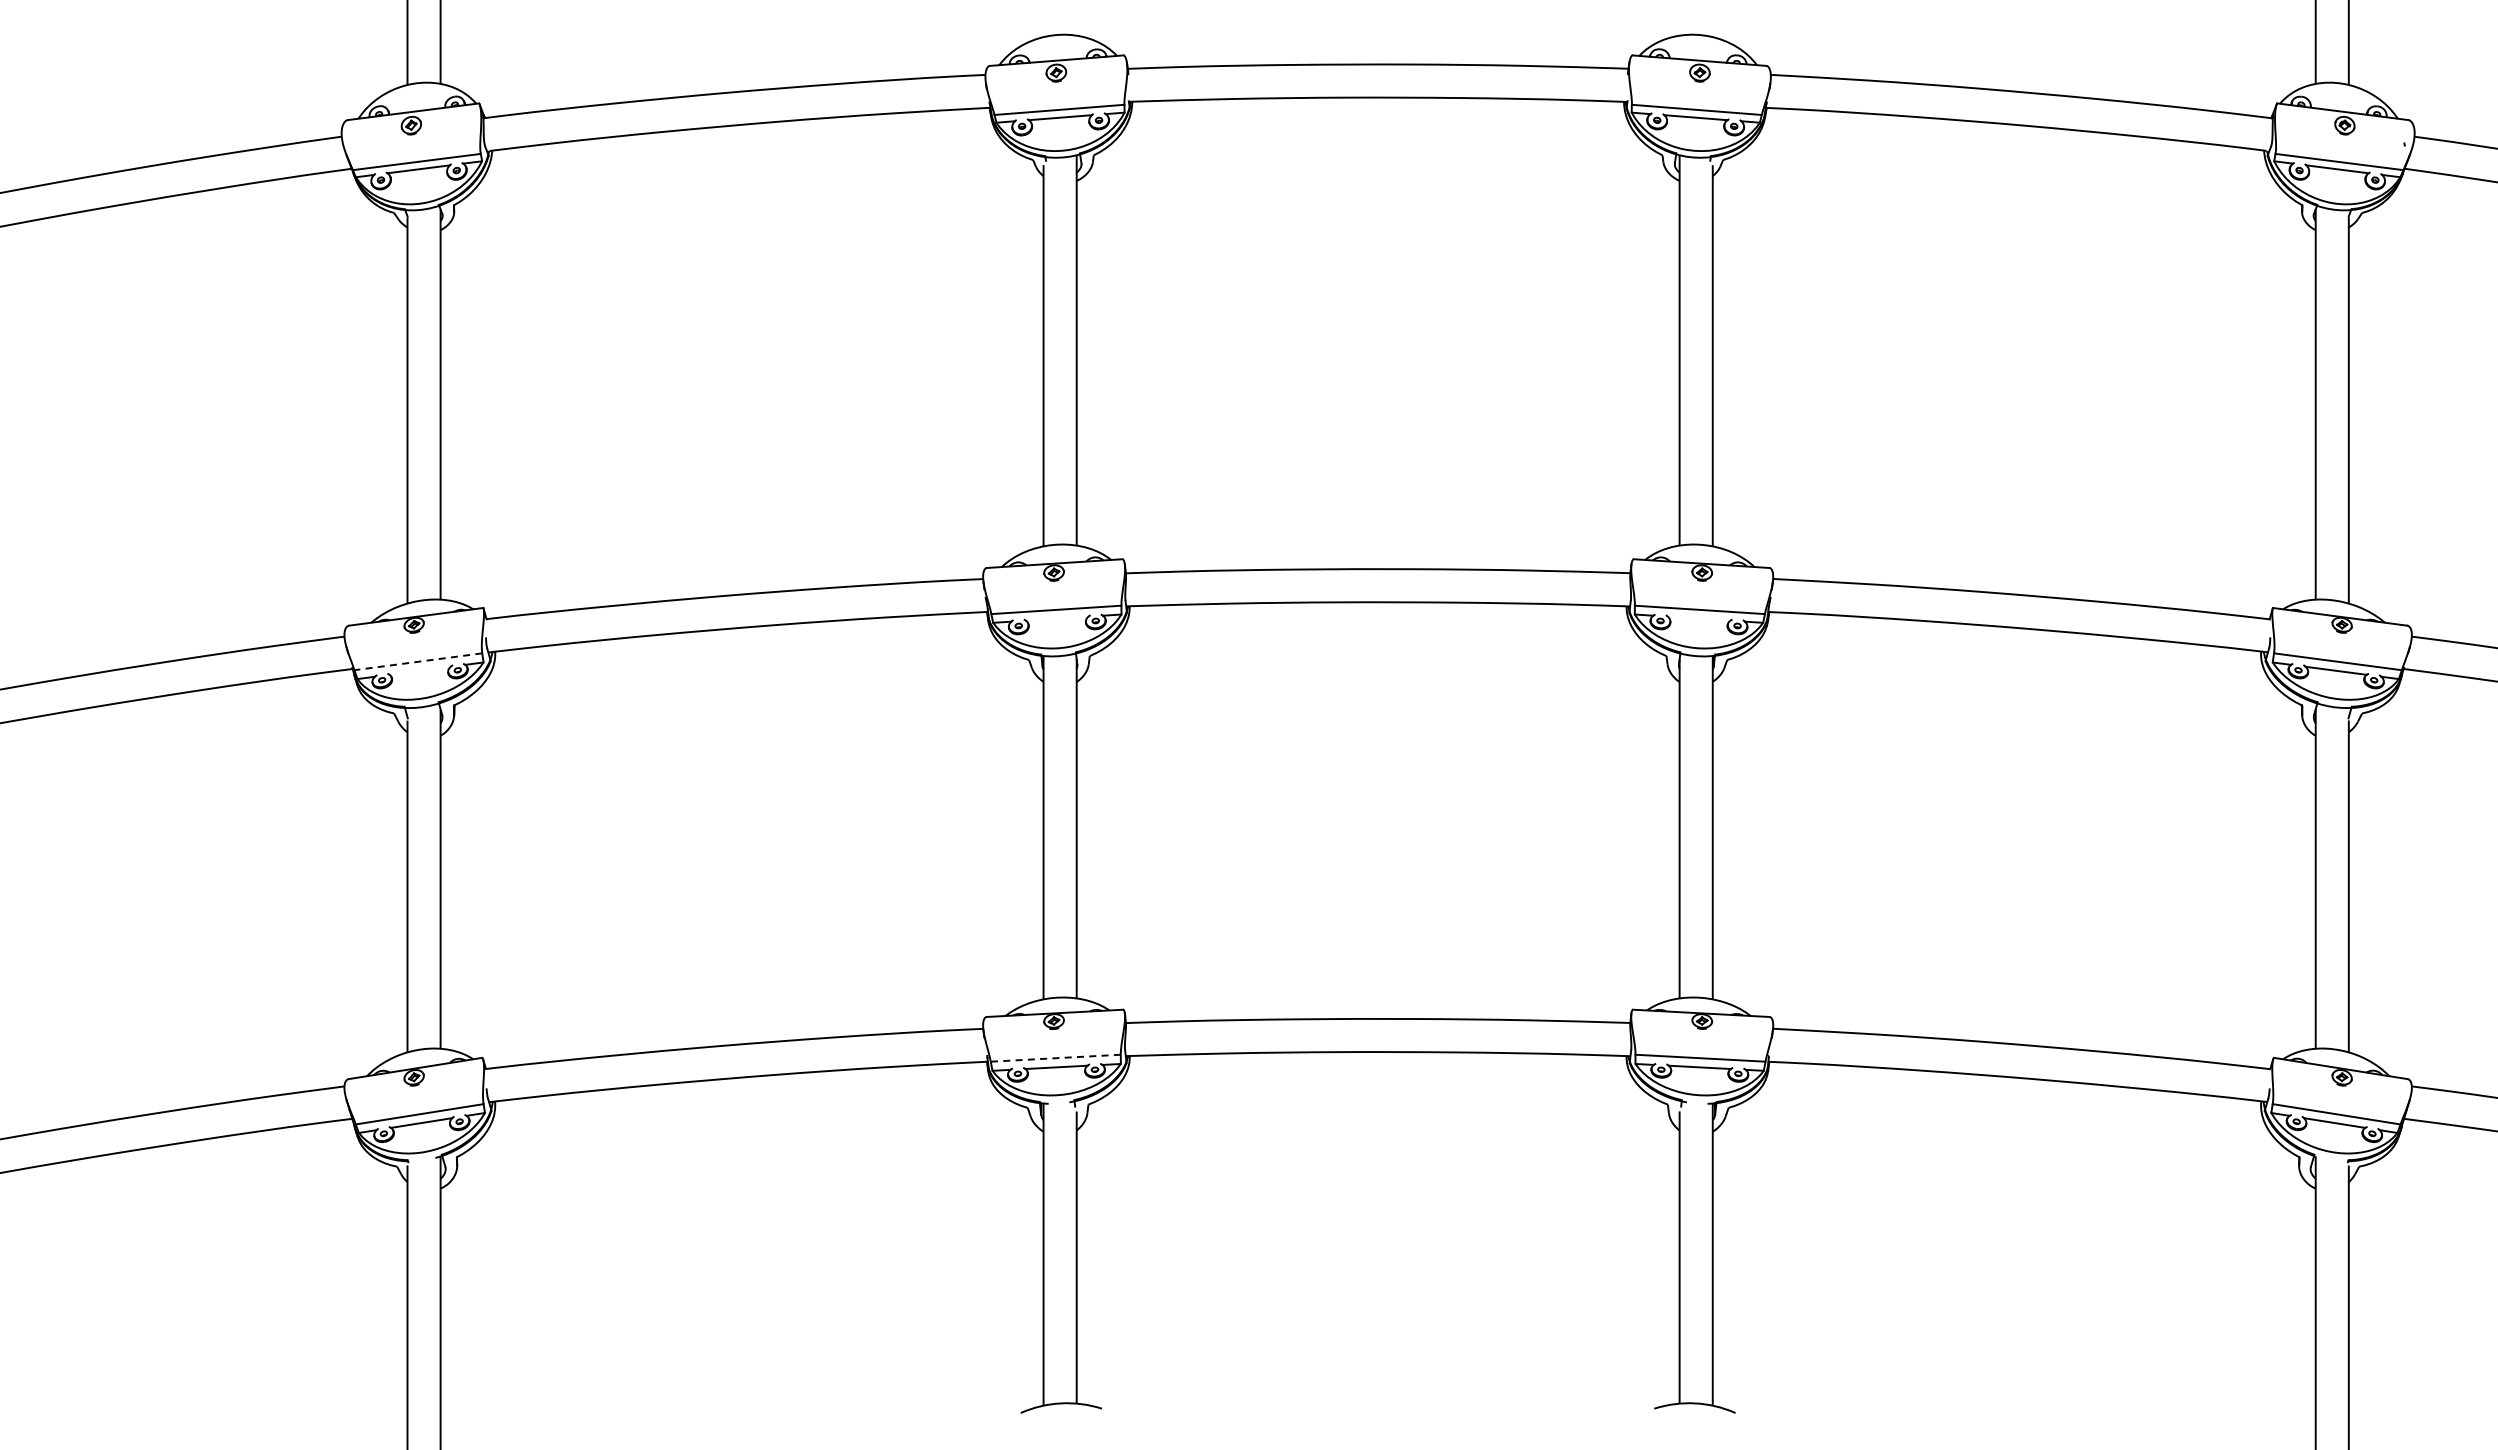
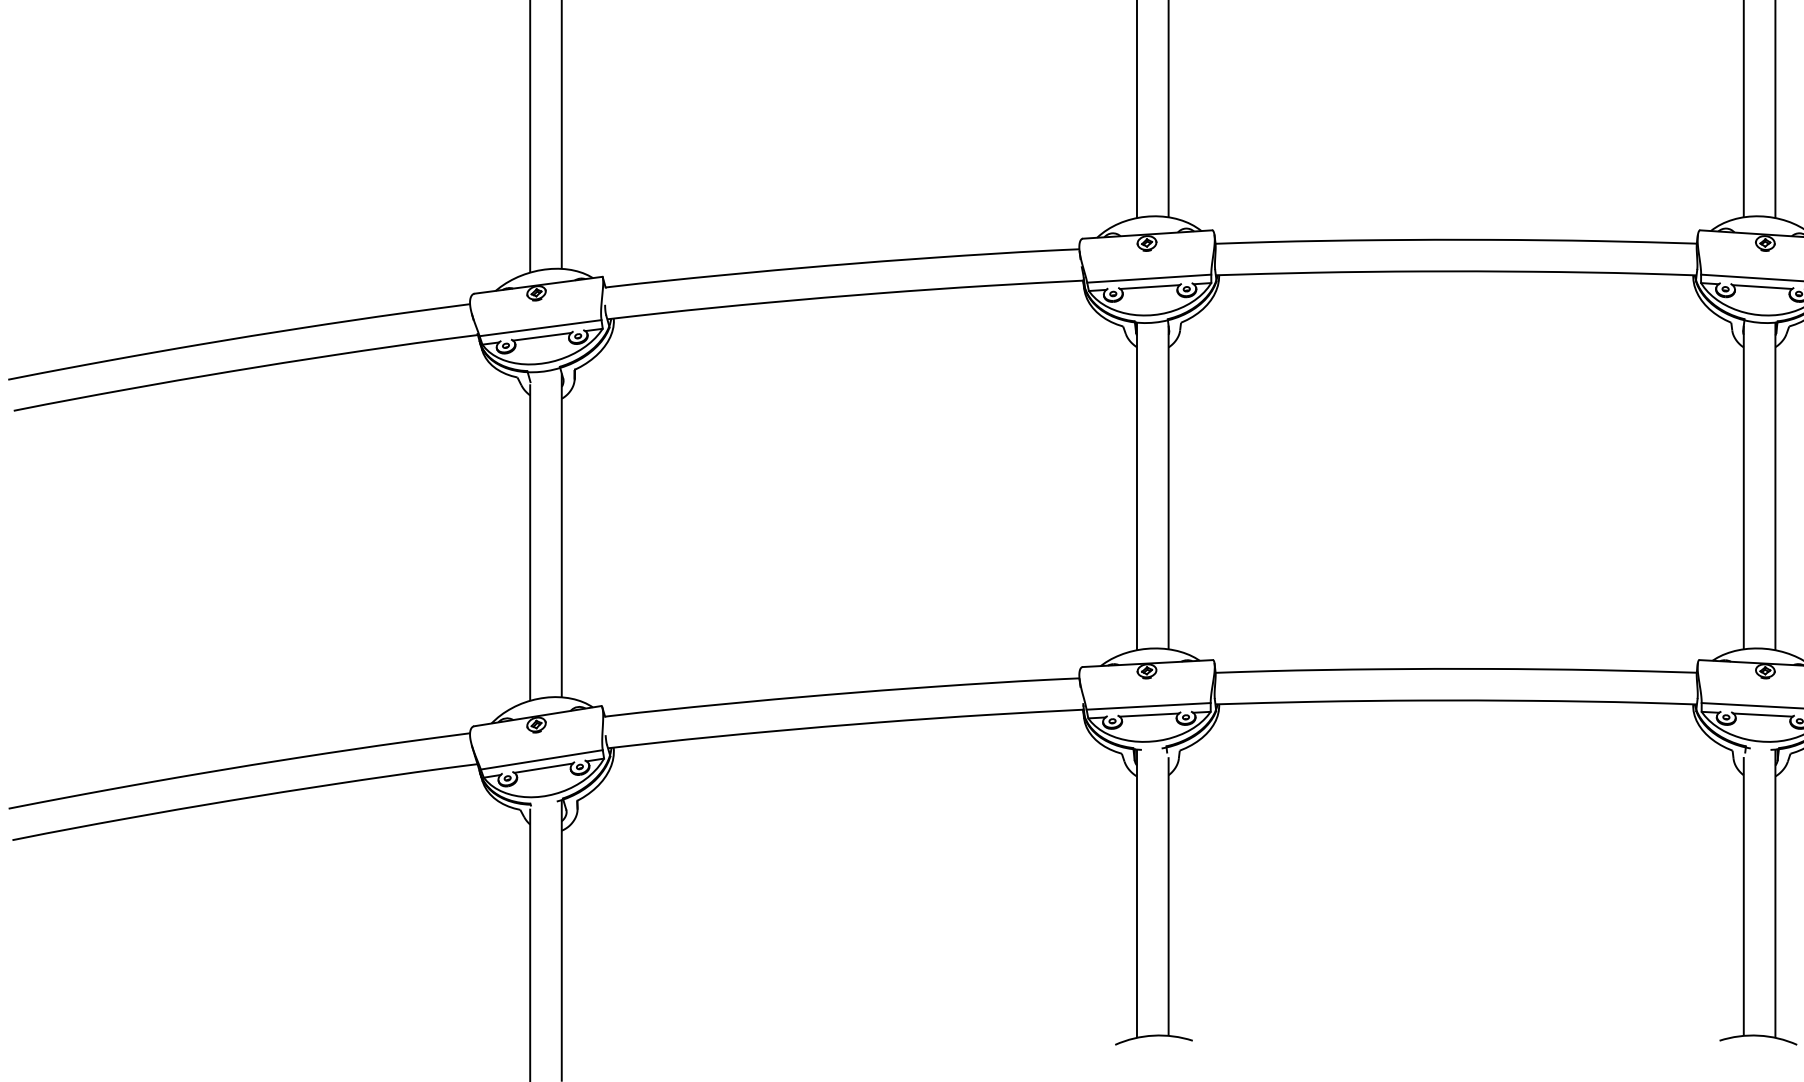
line: (1057, 618) -> (1150, 286), added
line: (1699, 618) -> (1762, 286), added
line: (417, 661) -> (539, 327), dashed -> solid
line: (419, 670) -> (541, 336), added
line: (1055, 1058) -> (1148, 706), dashed -> solid

